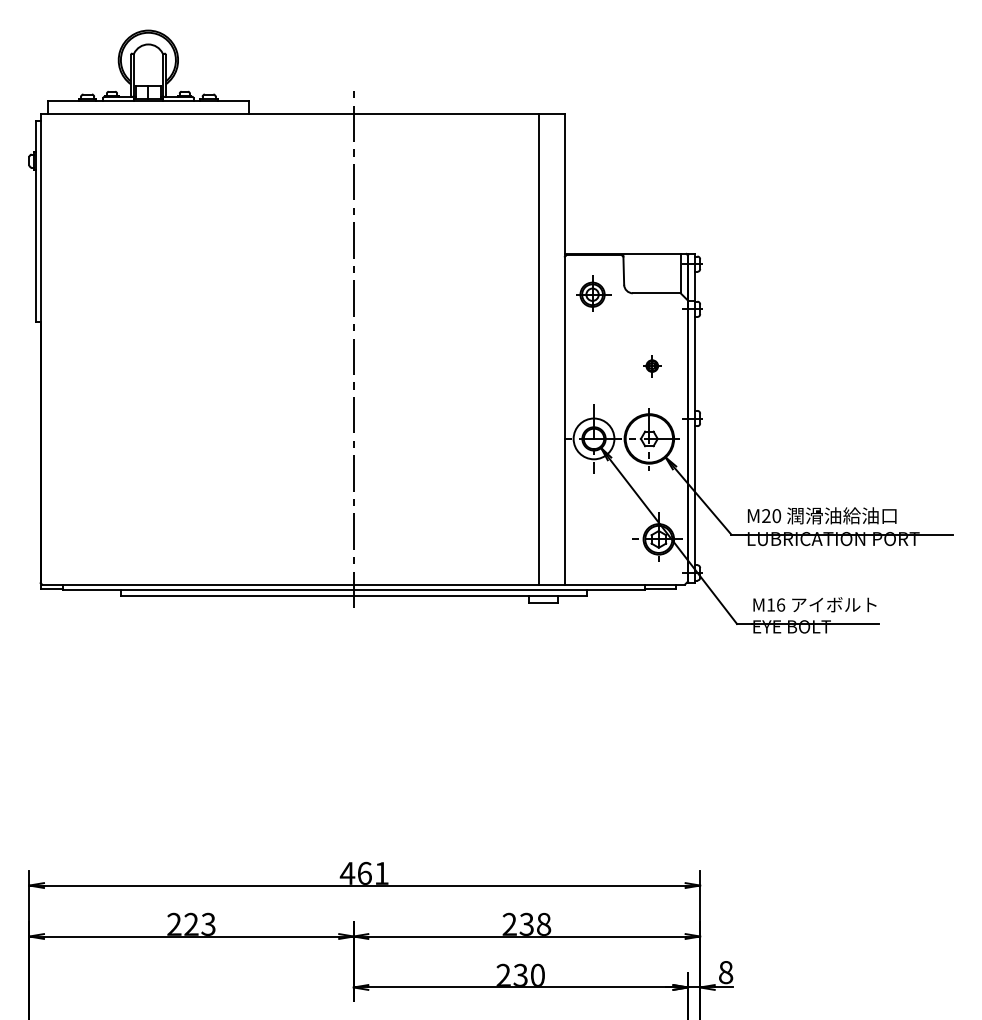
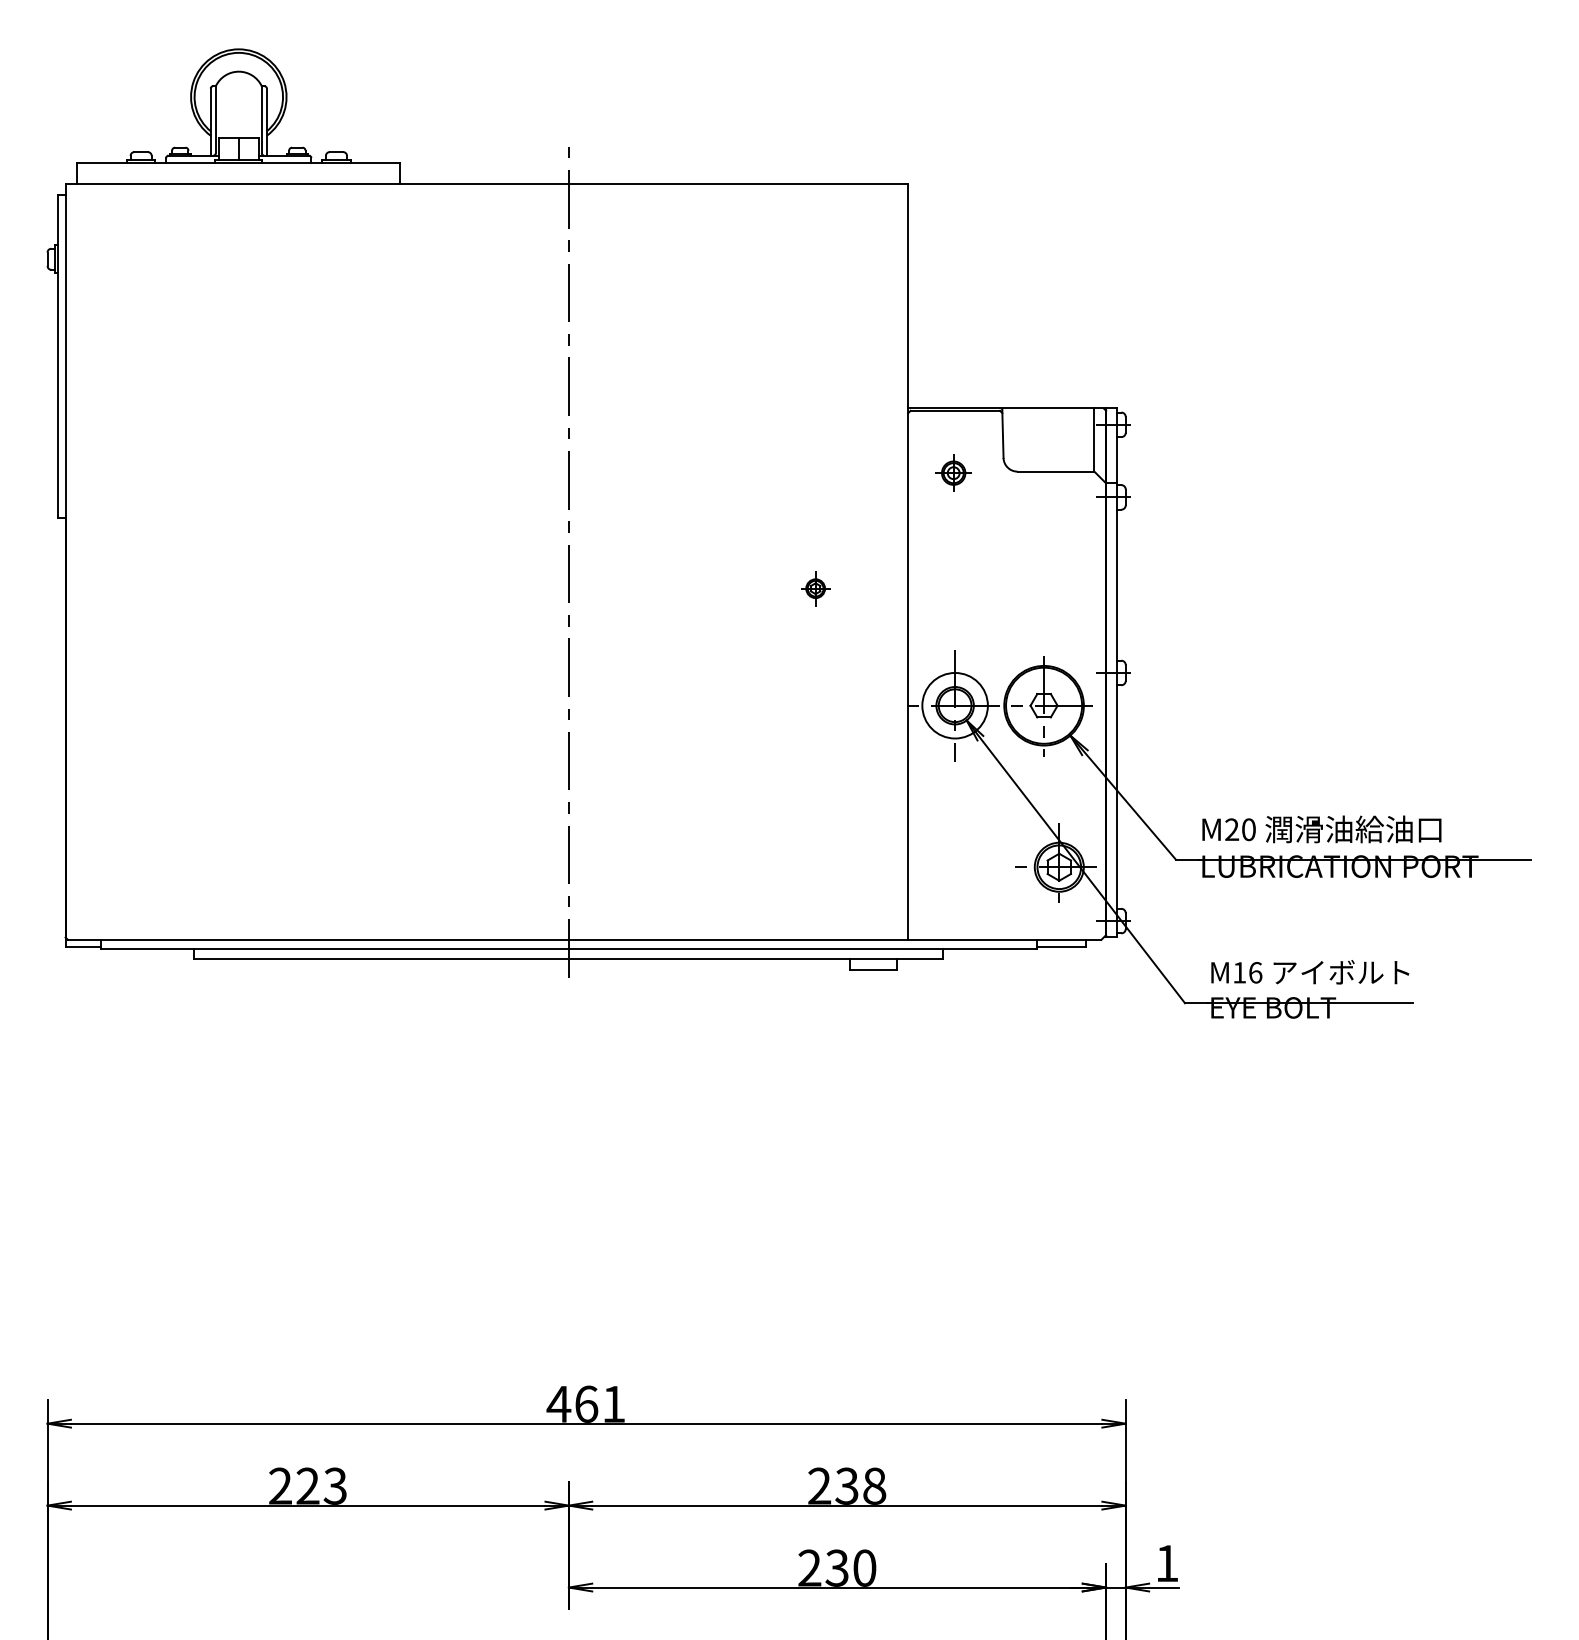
part: (593, 293) -> (954, 471), size x0.6
line: (538, 349) -> (865, 561), removed
part: (652, 366) -> (816, 589), moved
text: (726, 972) -> (1168, 1563), 8 -> 1

